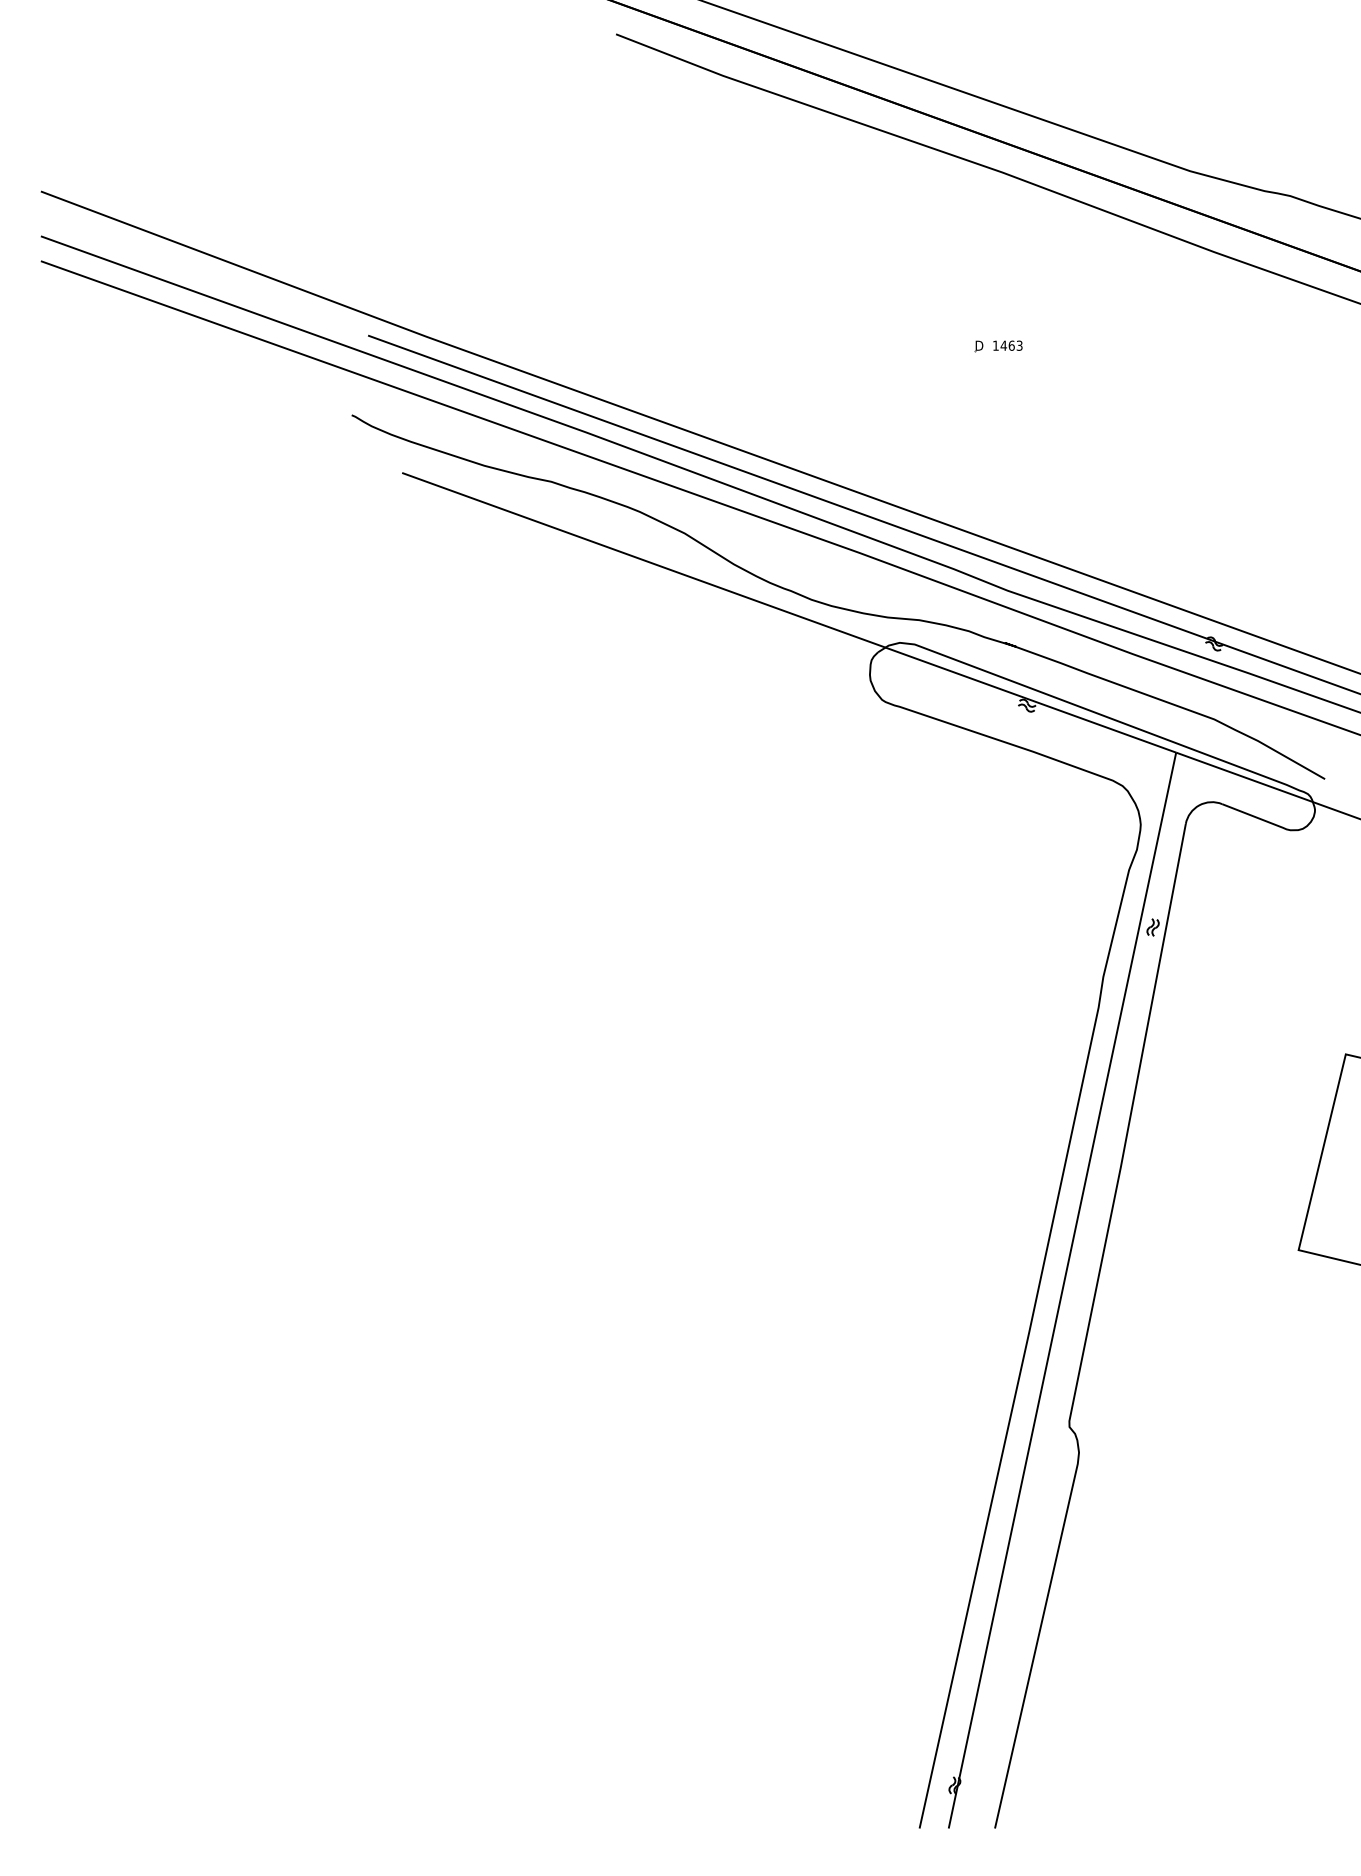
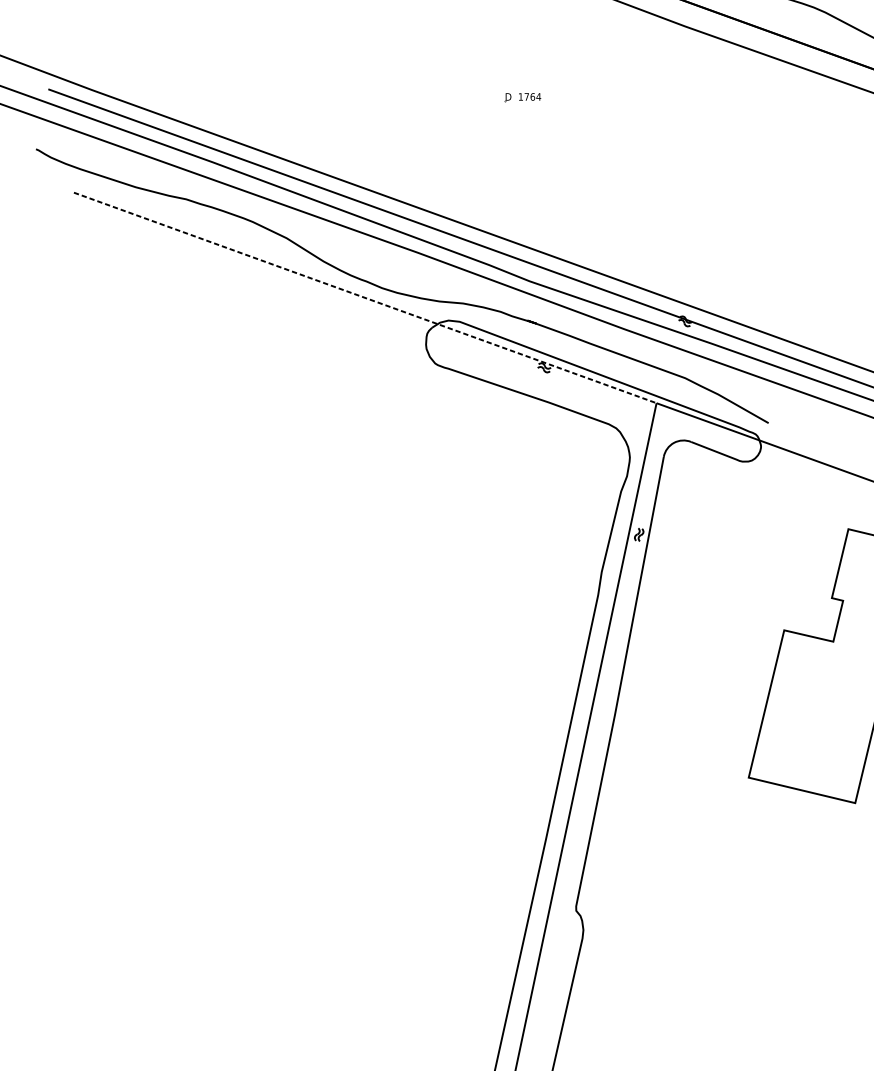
text: (1011, 345) -> (532, 96), 1463 -> 1764
line: (789, 612) -> (365, 297), solid -> dashed

